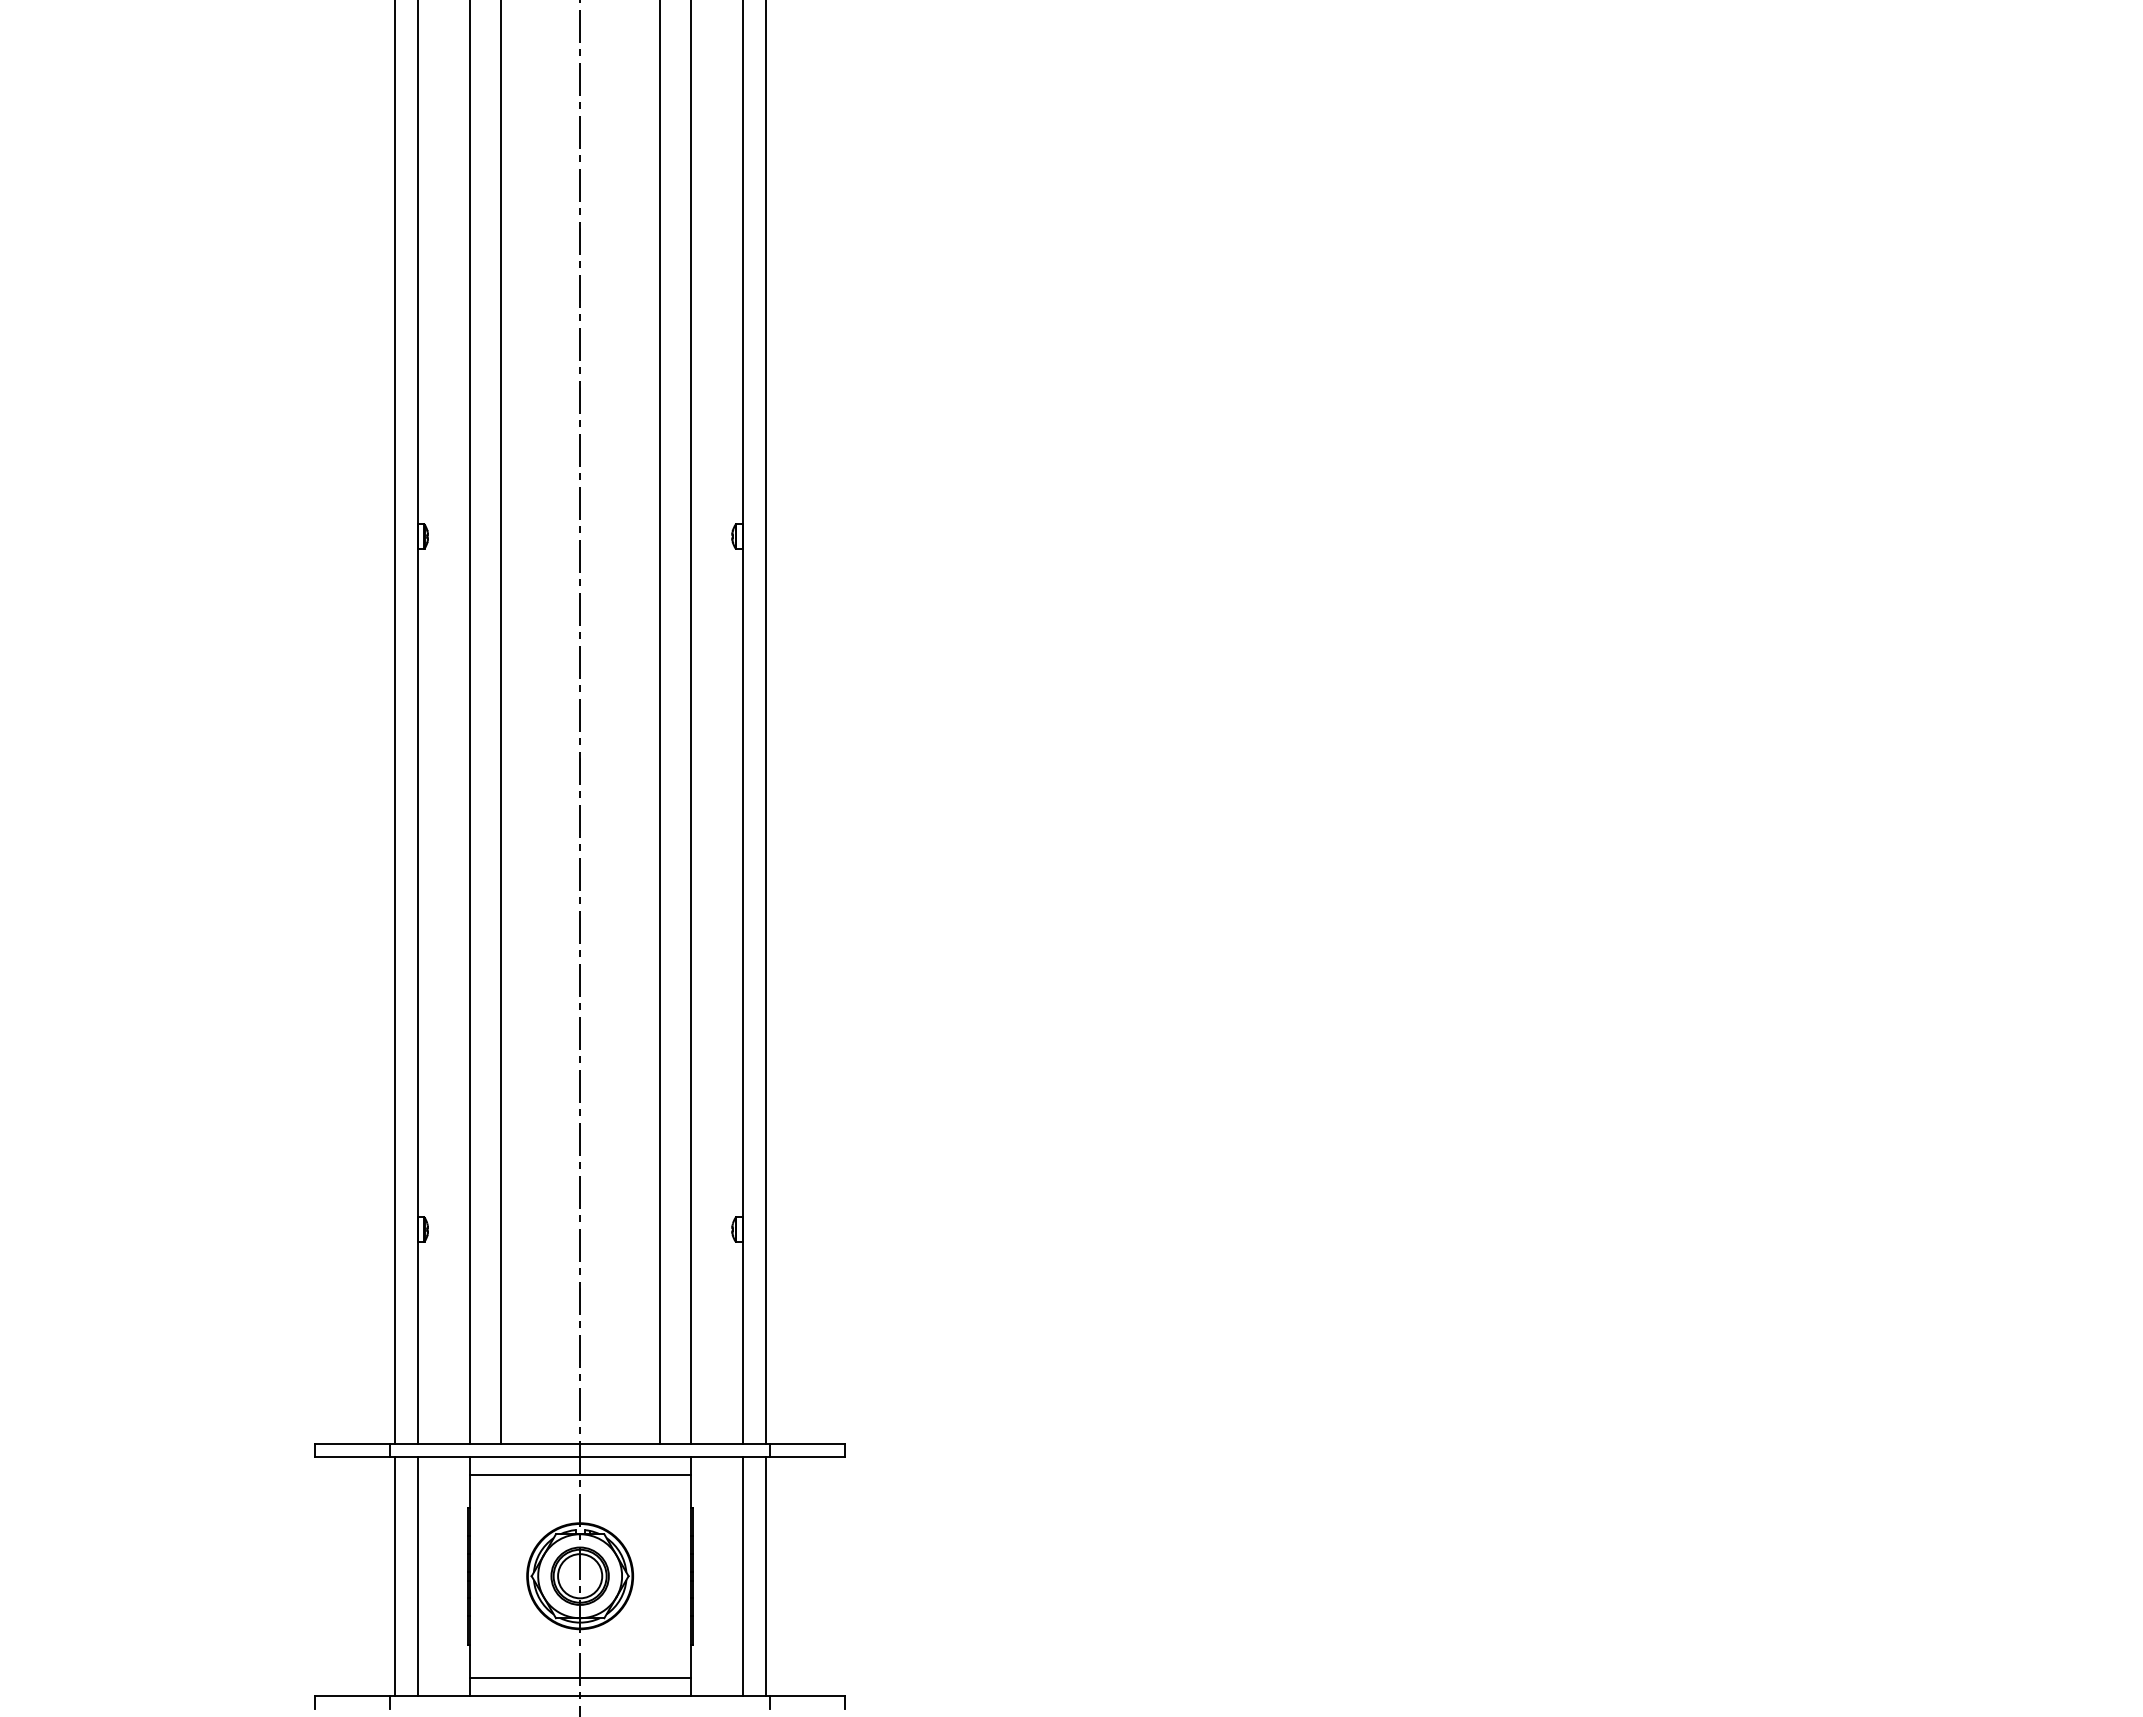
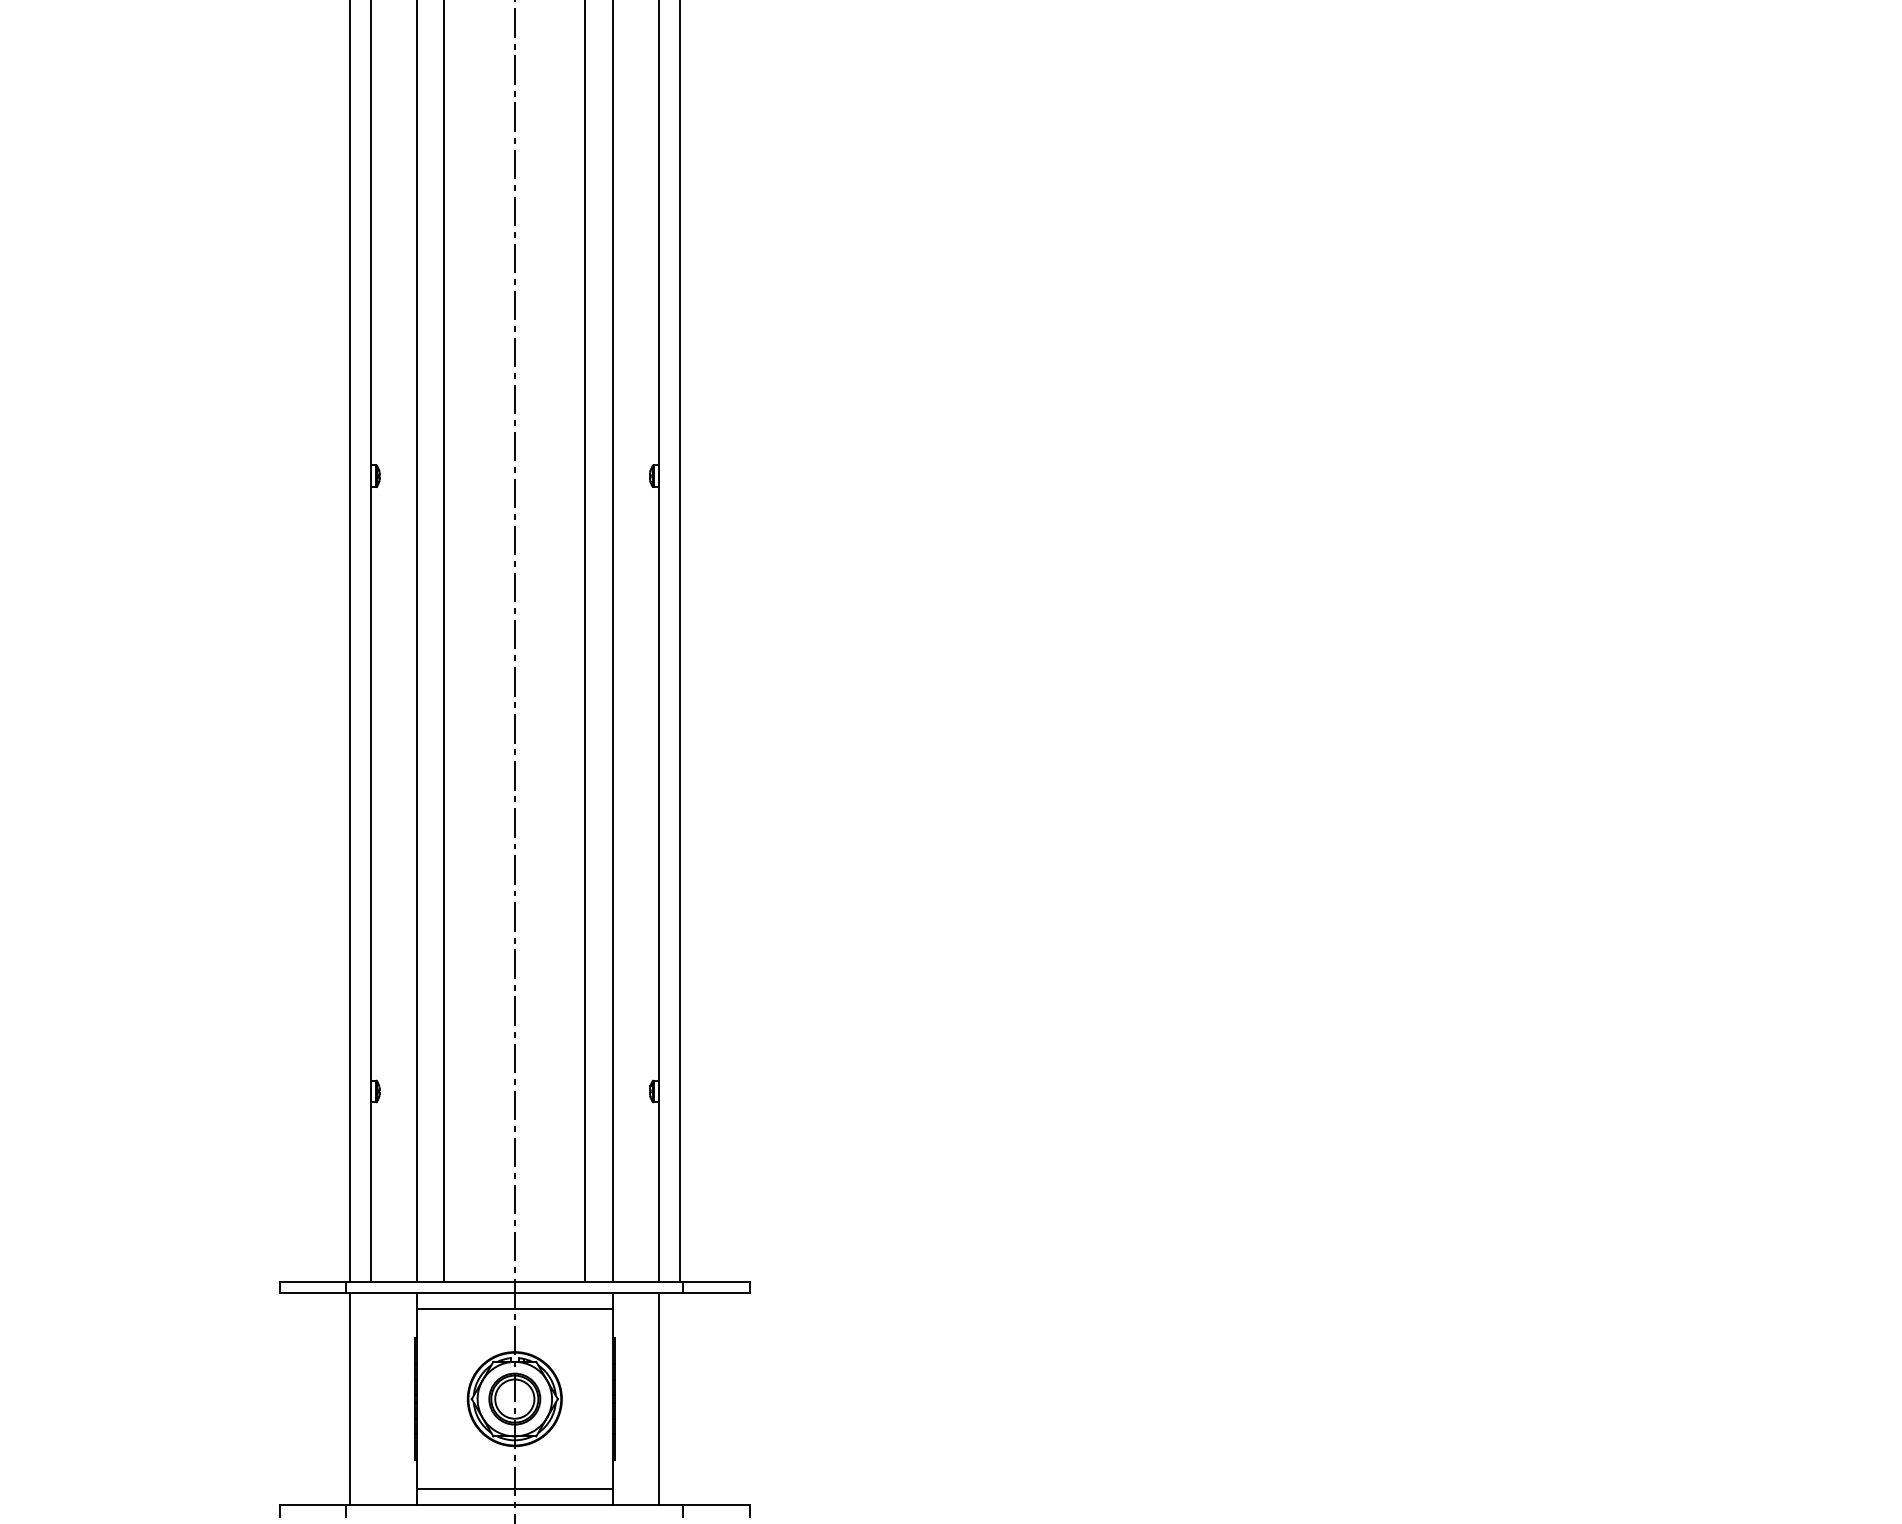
line: (417, 1575) -> (370, 1398), removed
line: (765, 1575) -> (679, 1398), removed

